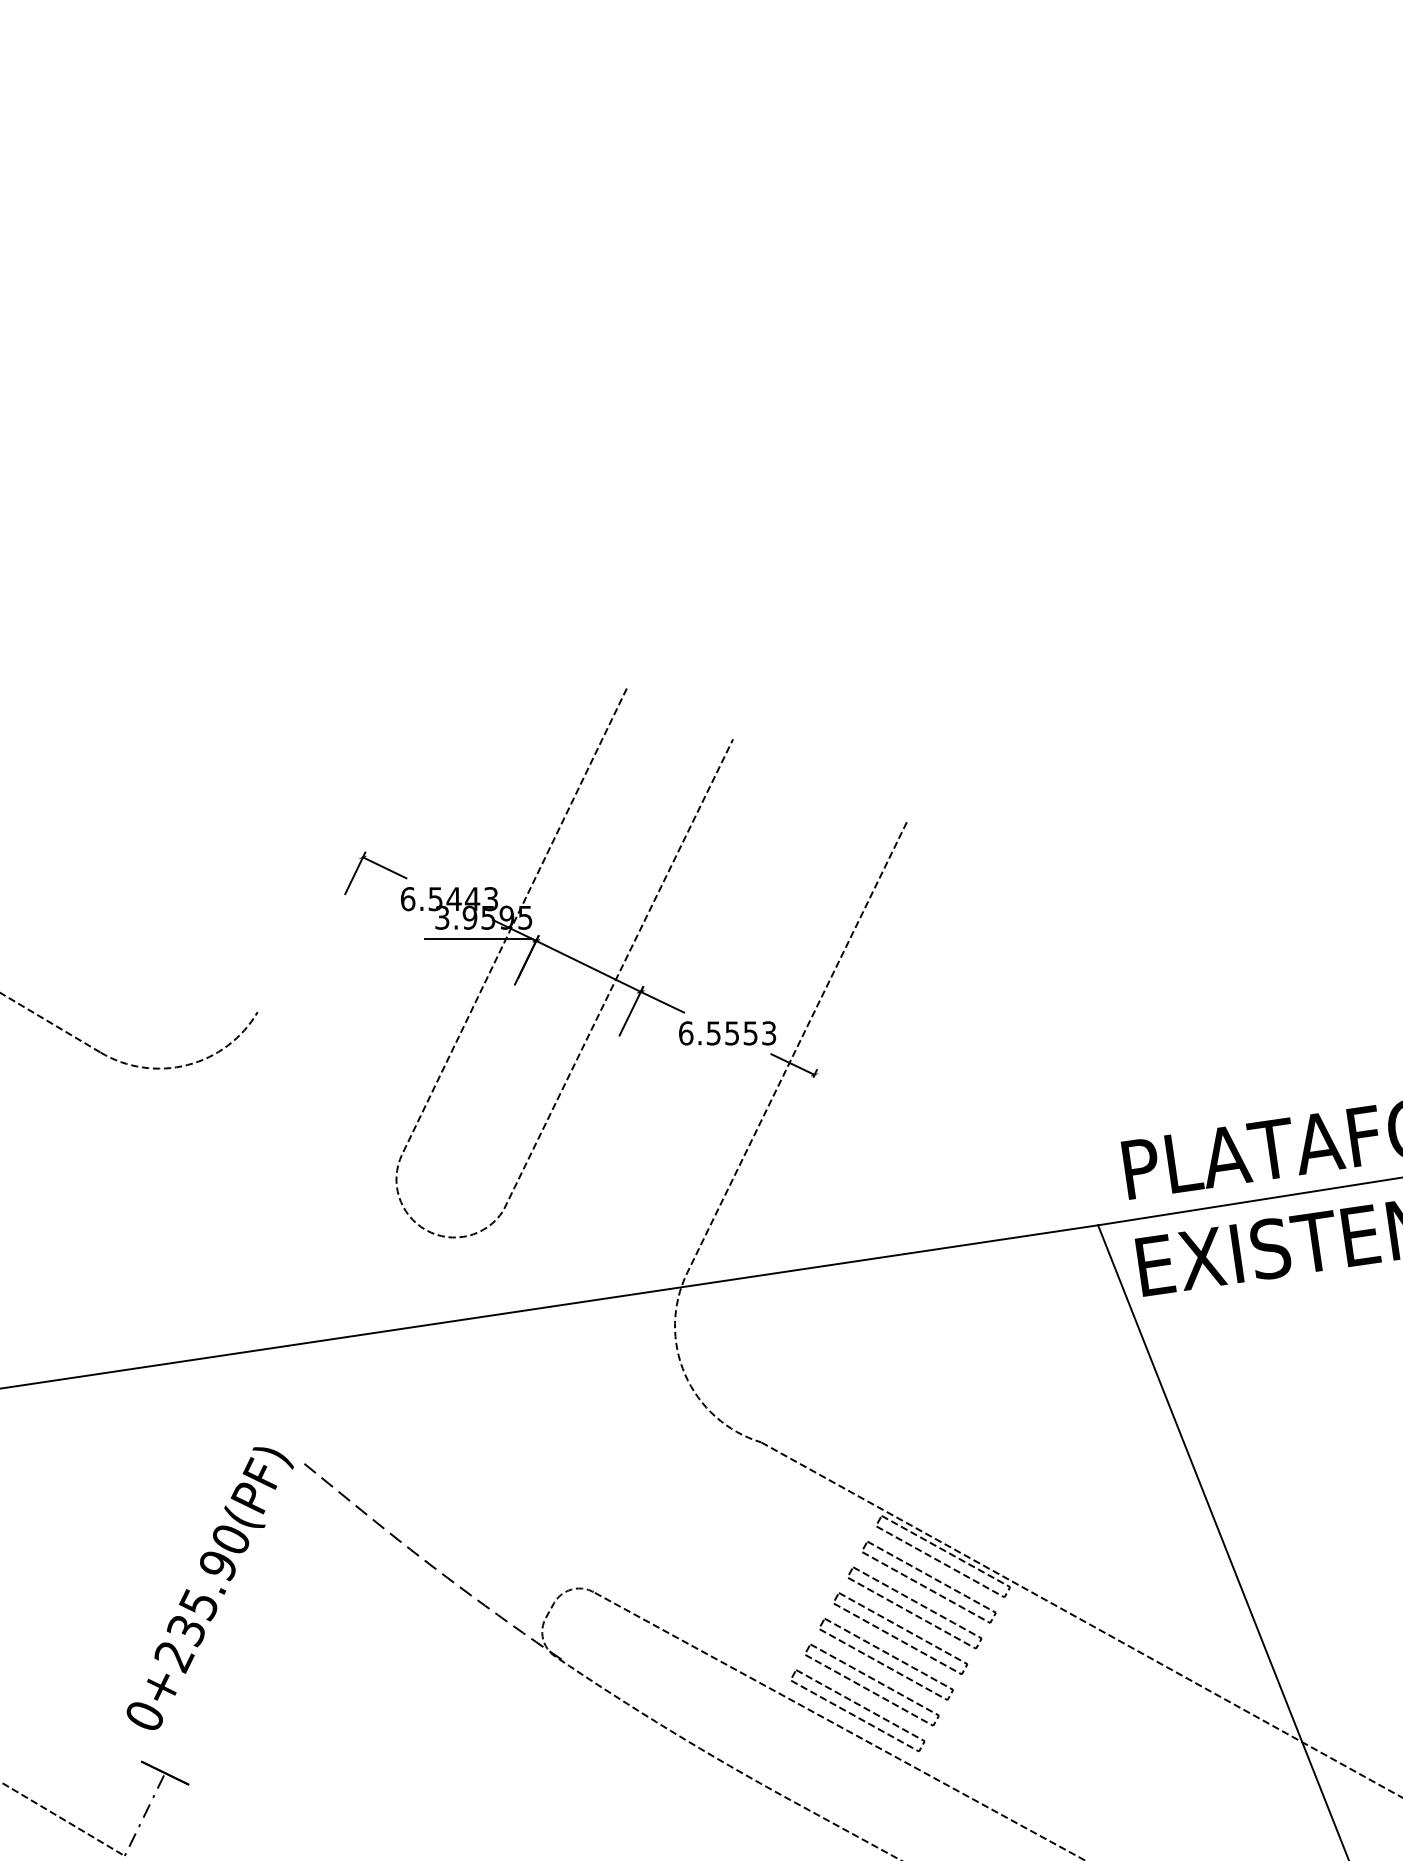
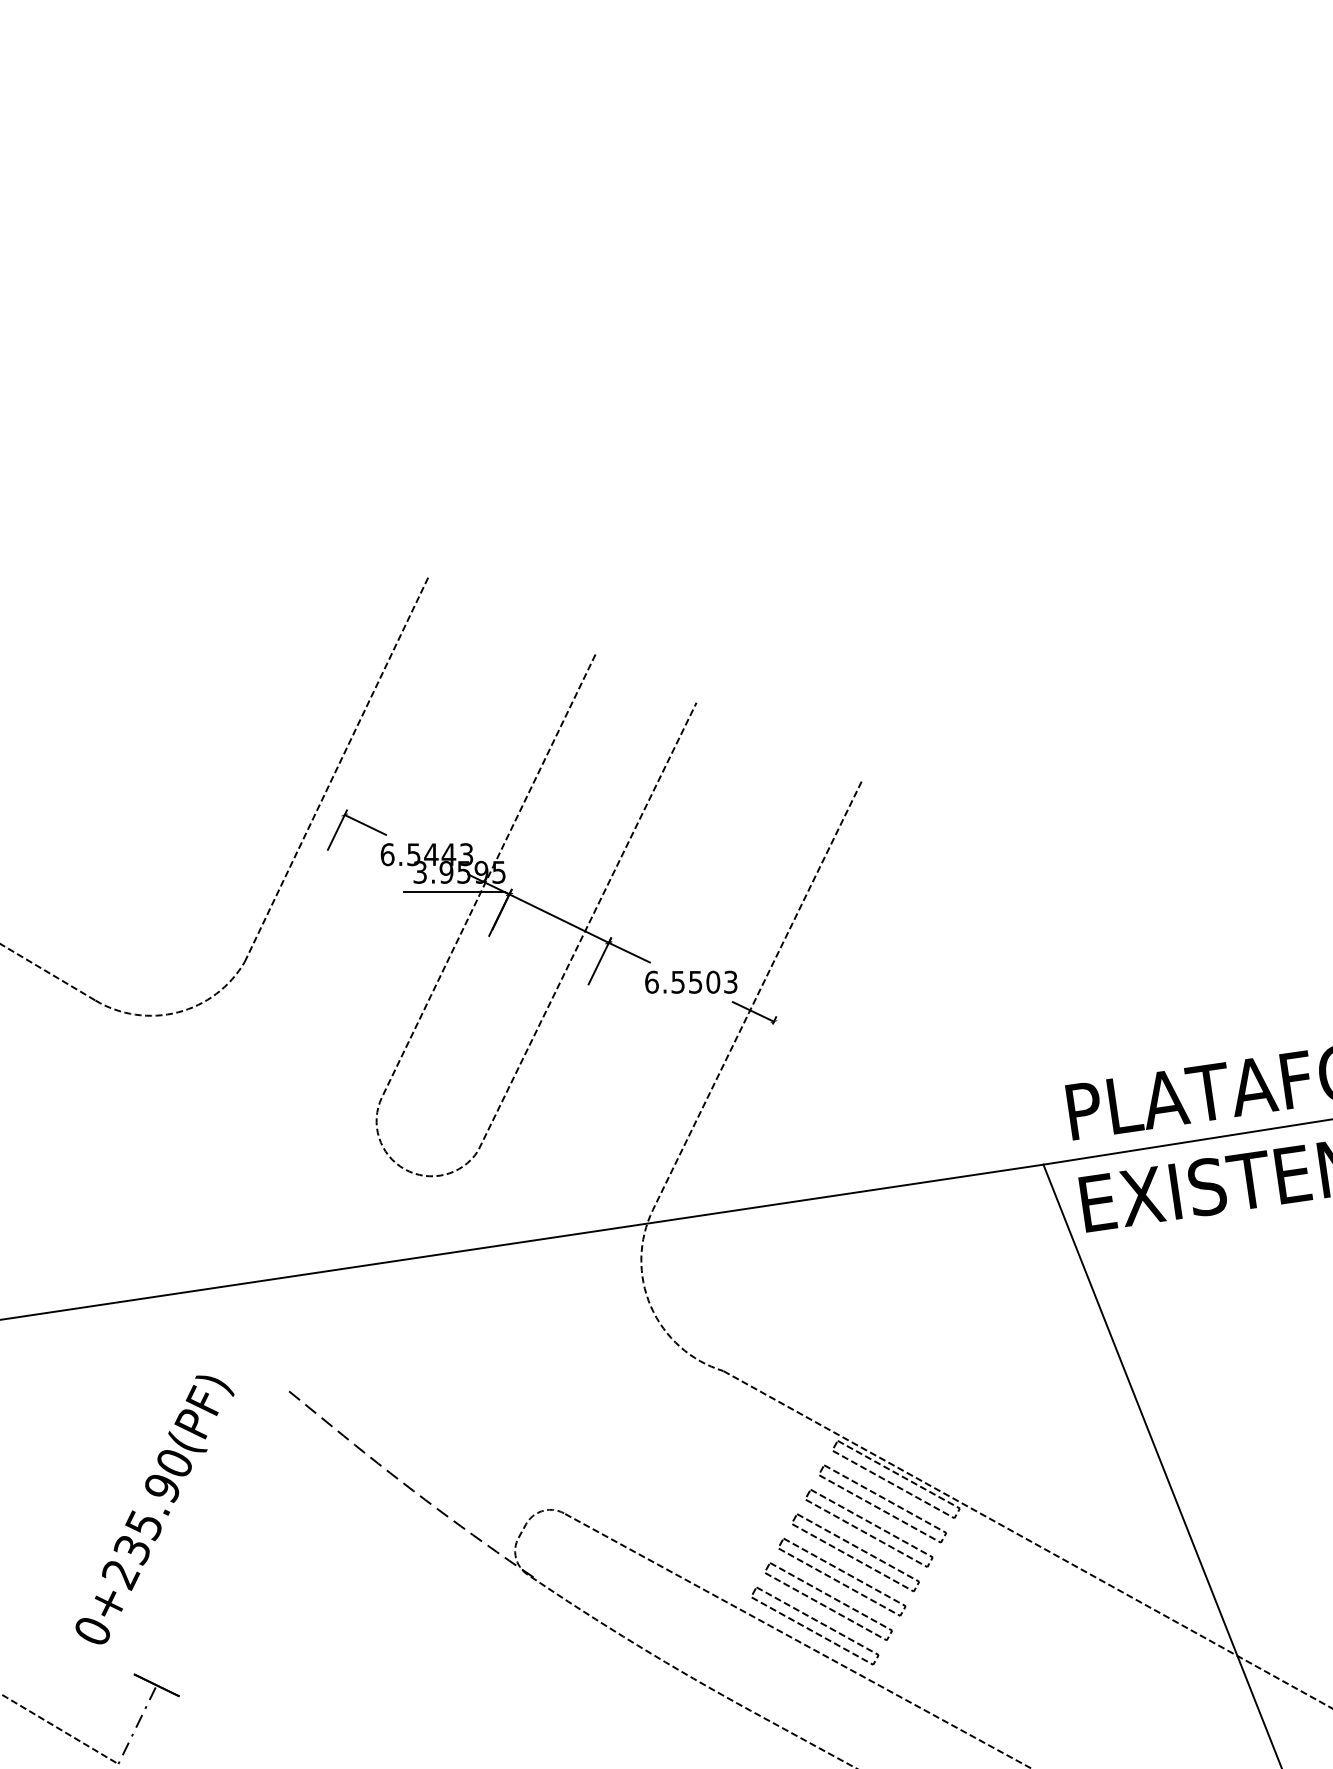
line: (354, 808) -> (336, 768), added
text: (750, 1033) -> (713, 982), 6.5553 -> 6.5503
text: (209, 1588) -> (154, 1509), moved

